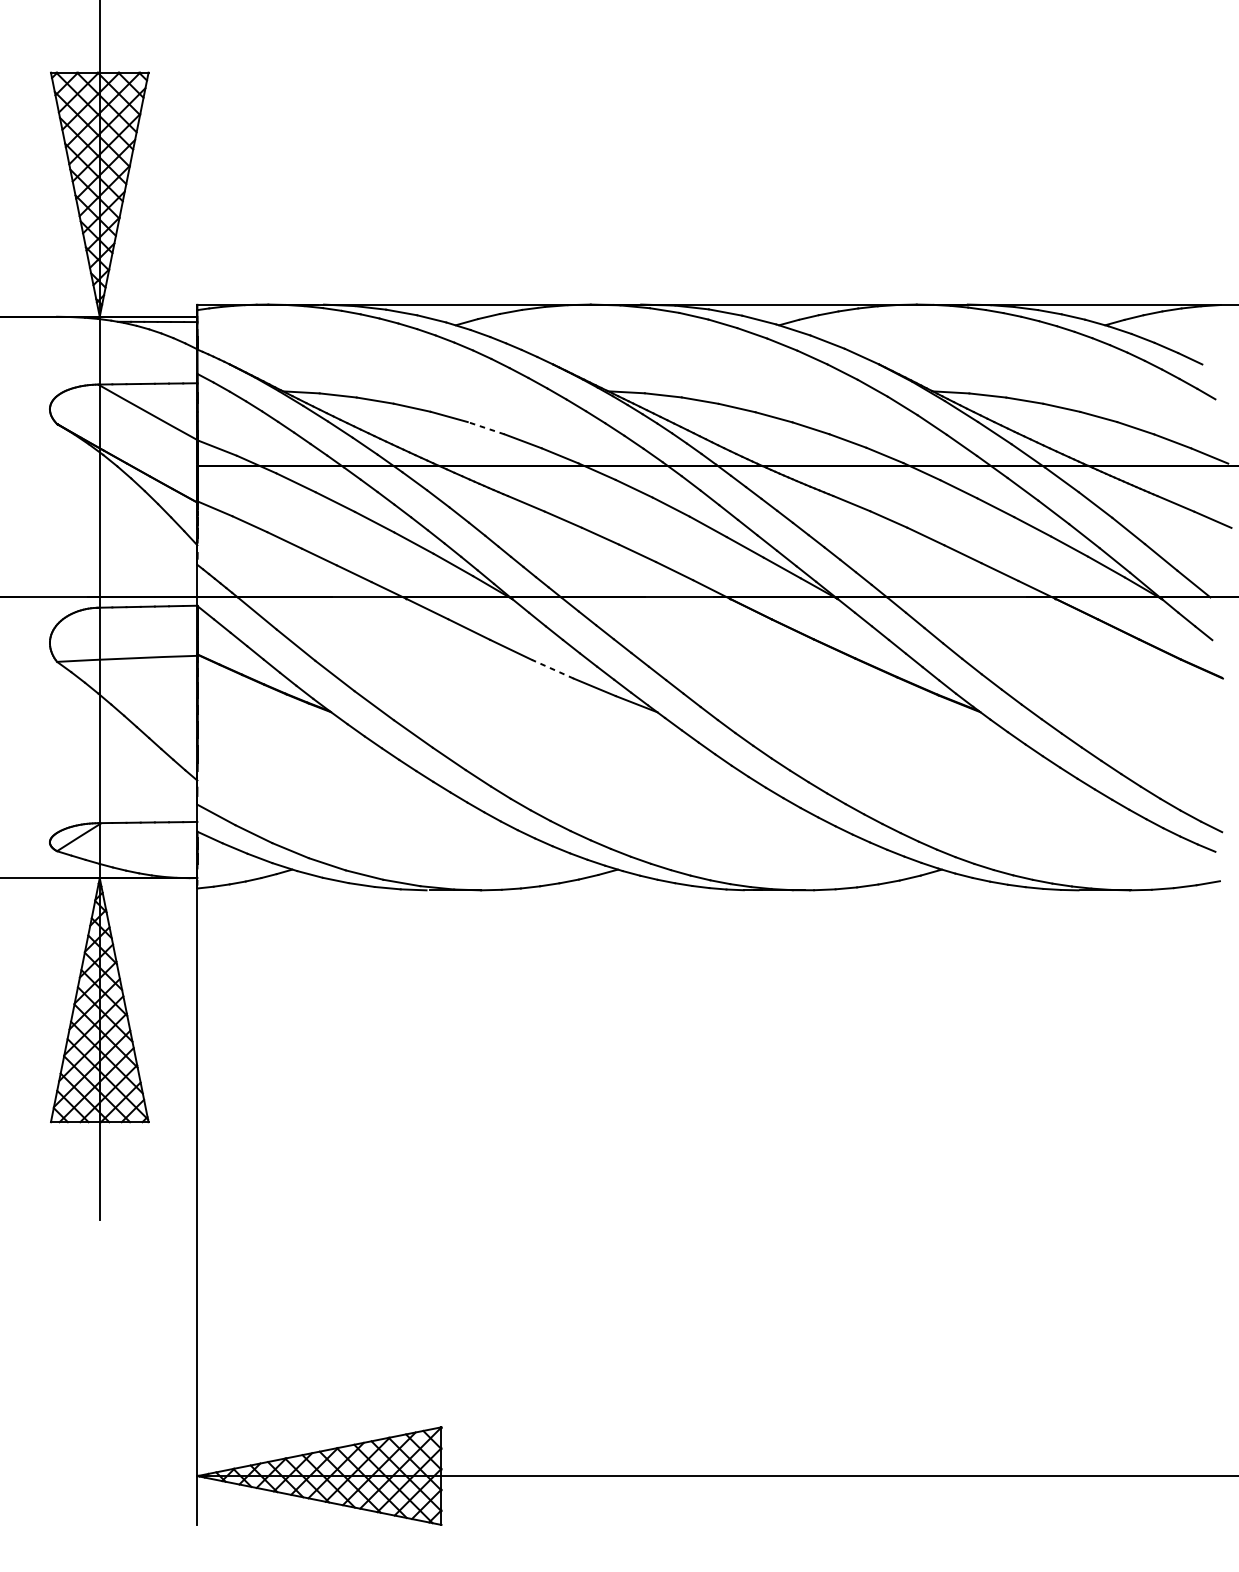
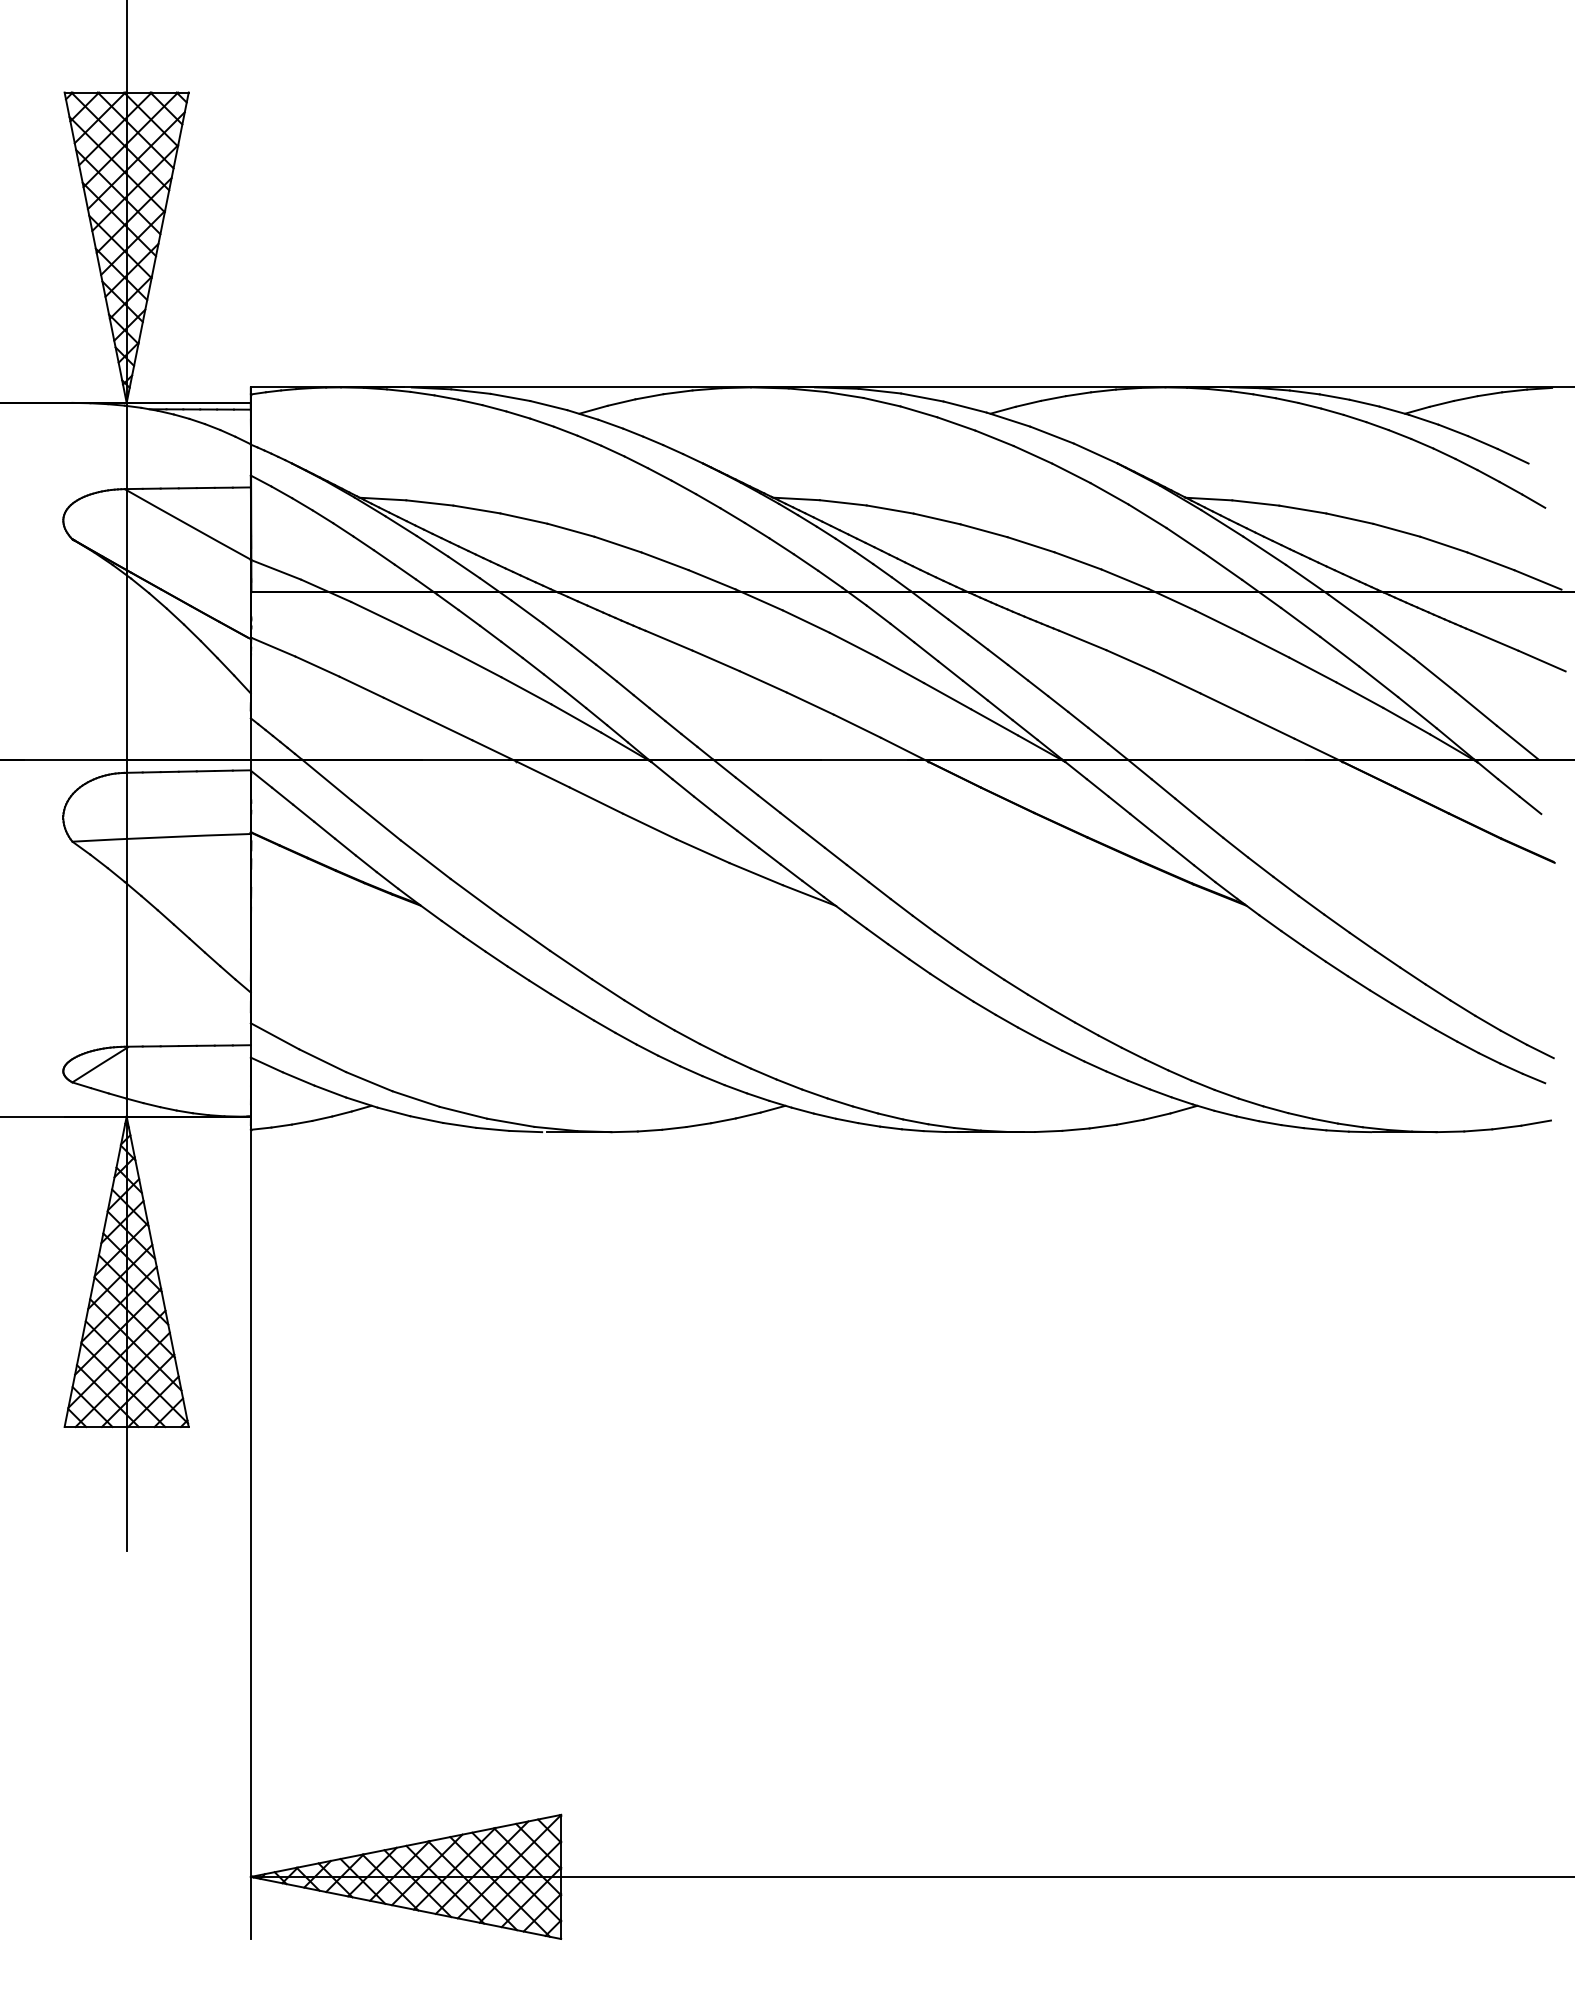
line: (486, 428) -> (618, 544), dashed -> solid
line: (552, 668) -> (702, 850), dashed -> solid

